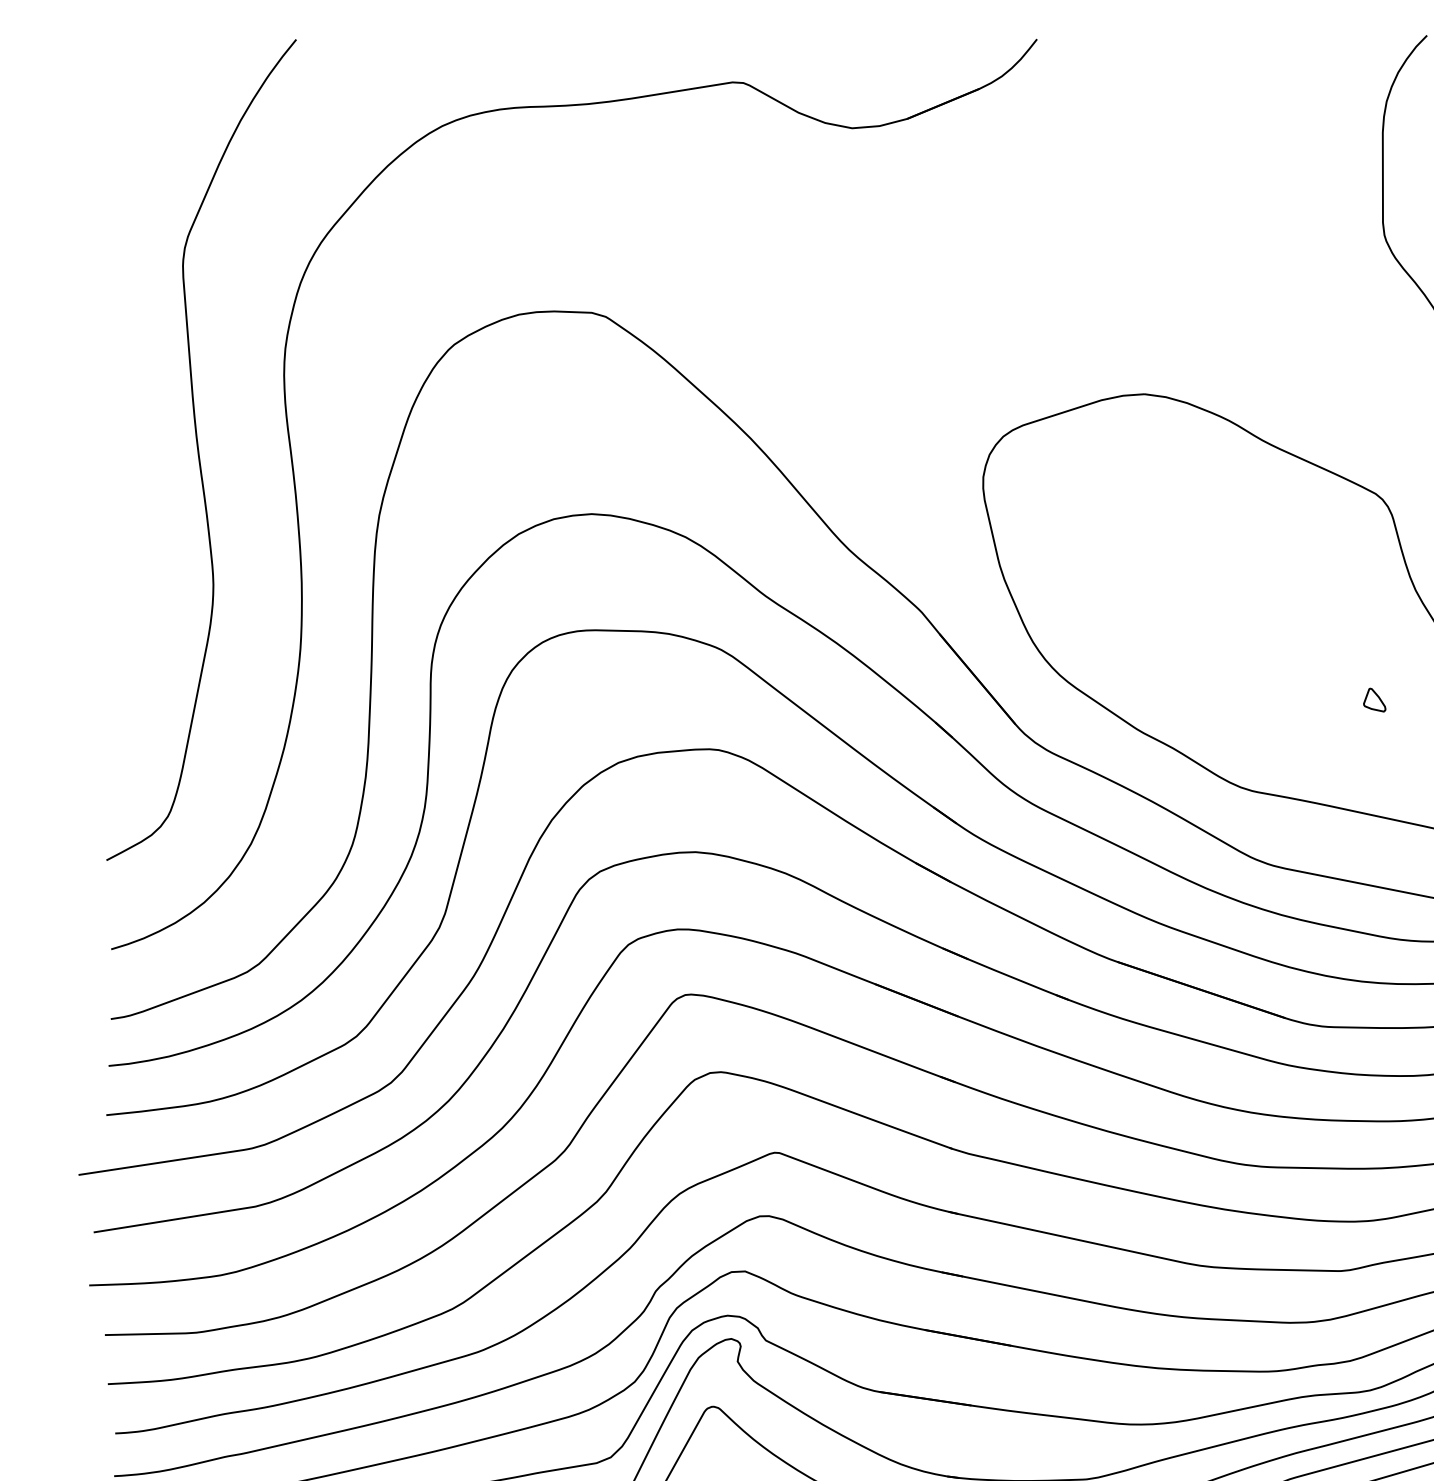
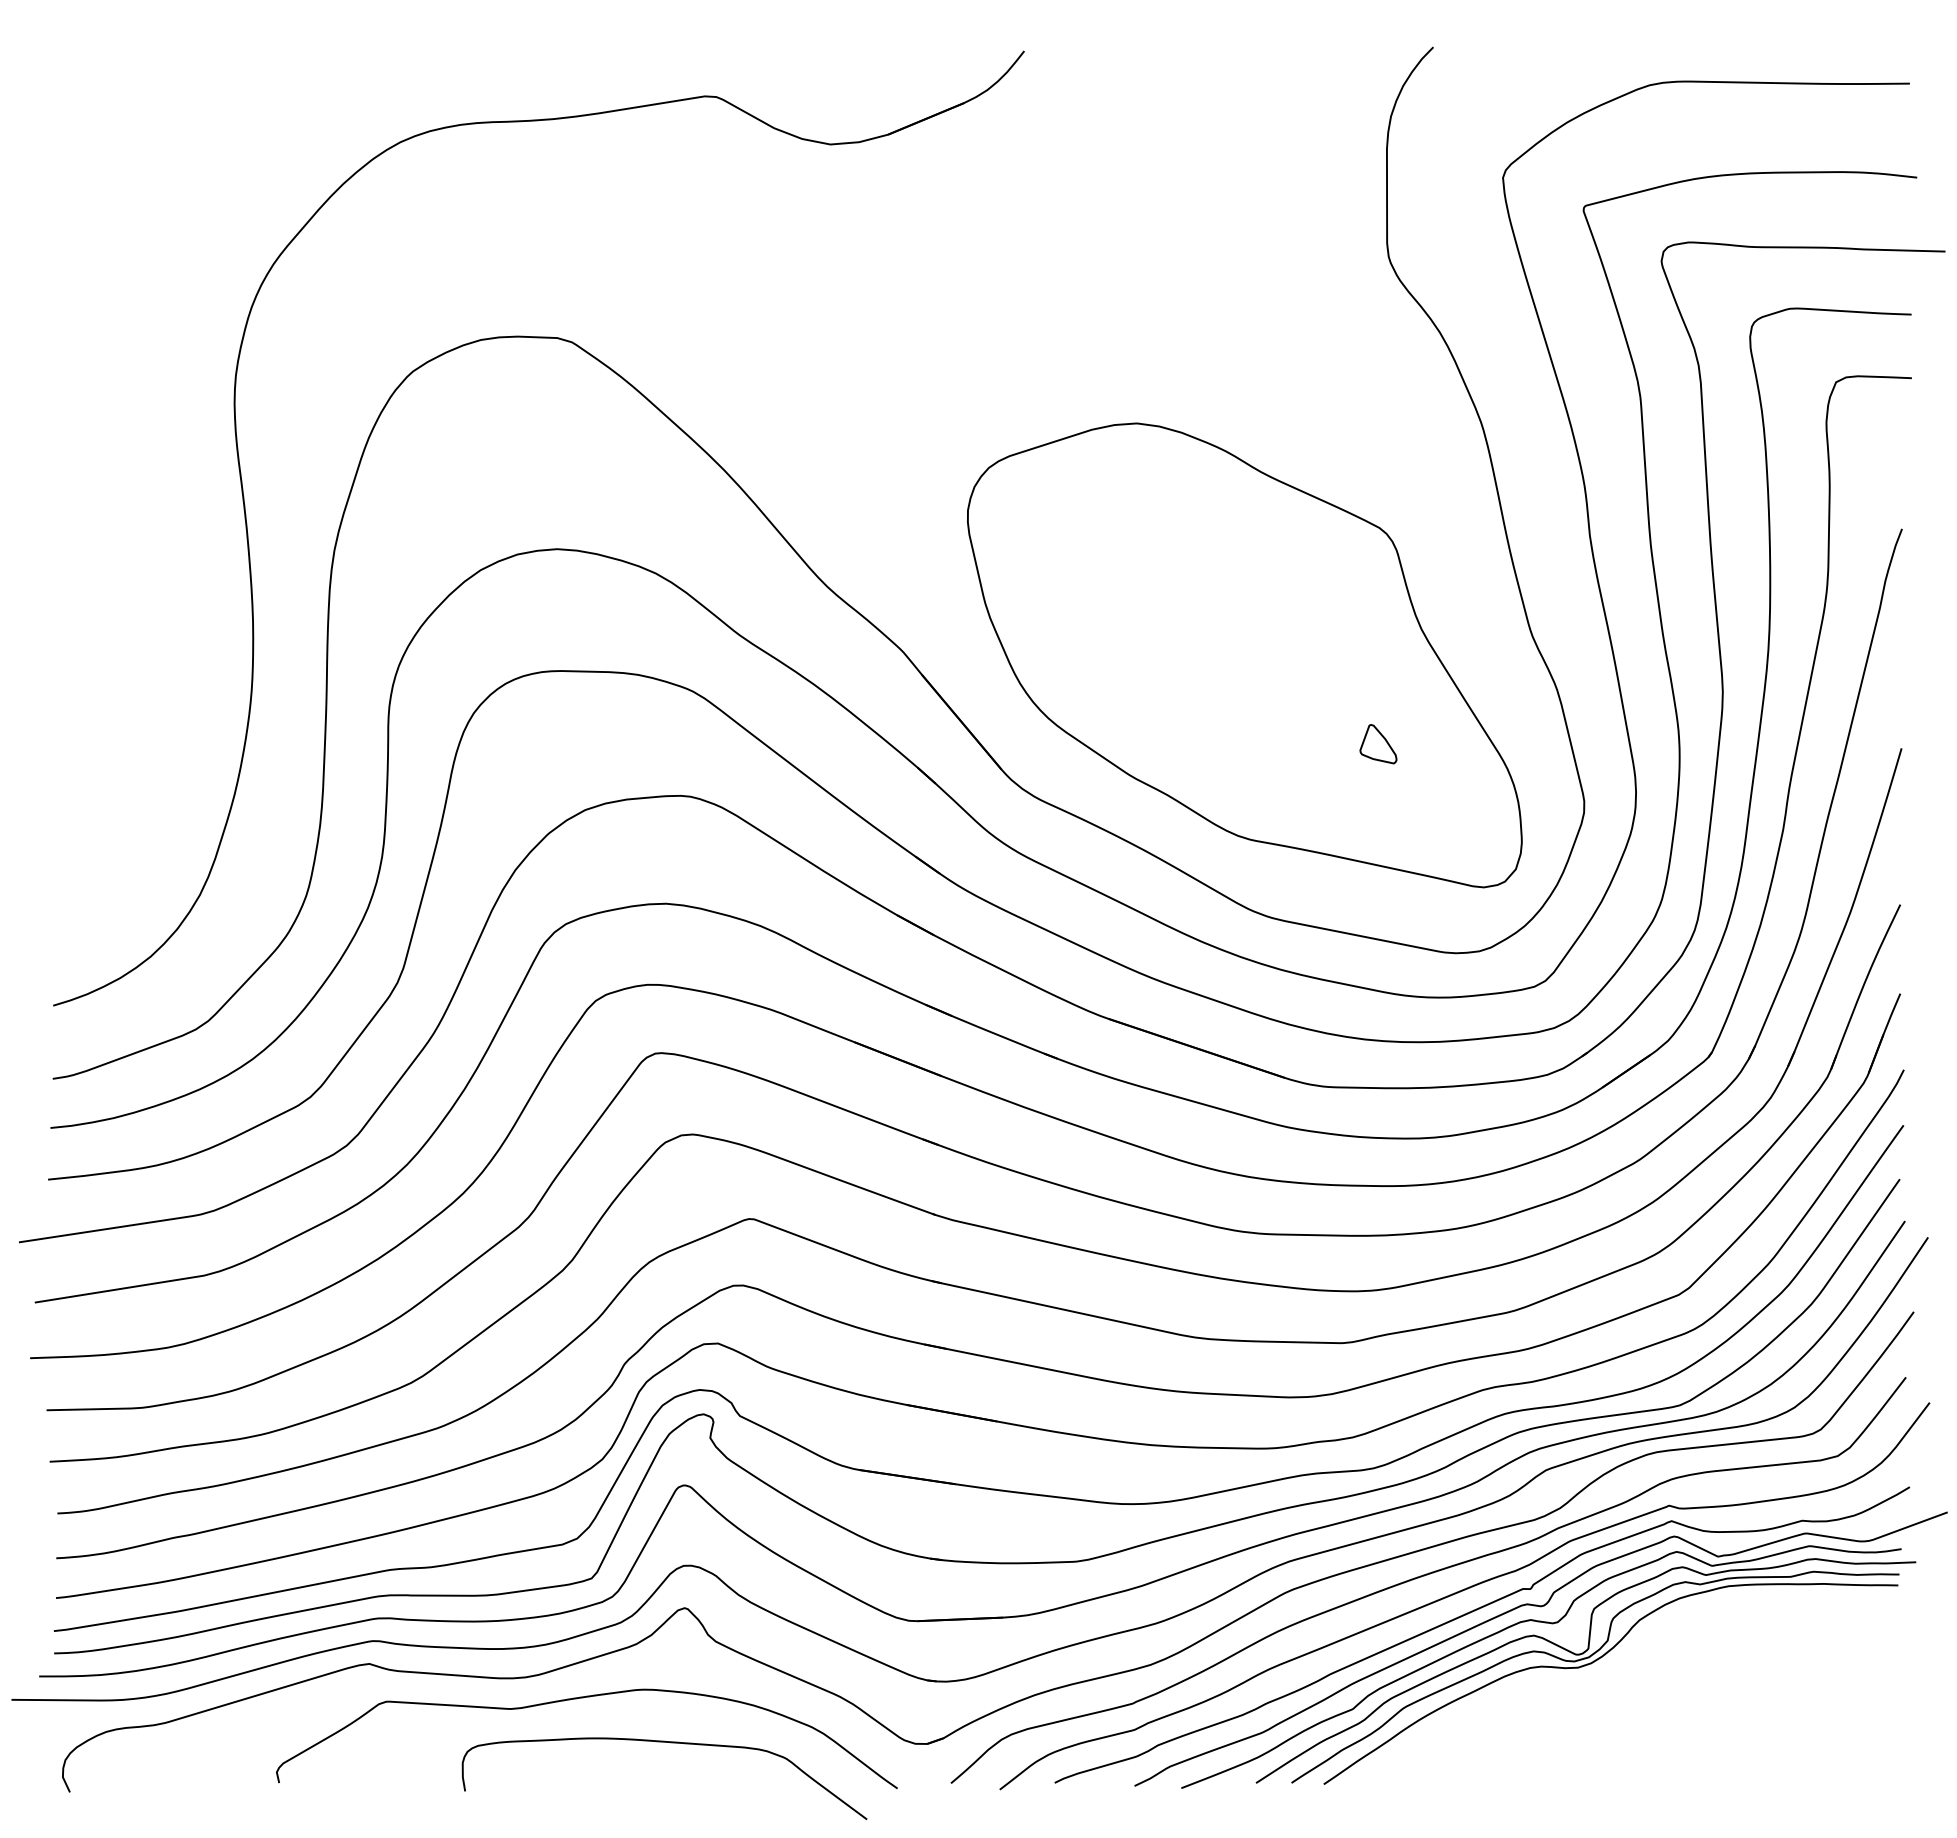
curve: (199, 449) -> (145, 481), removed
part: (1374, 700) -> (1378, 744), size x1.6

